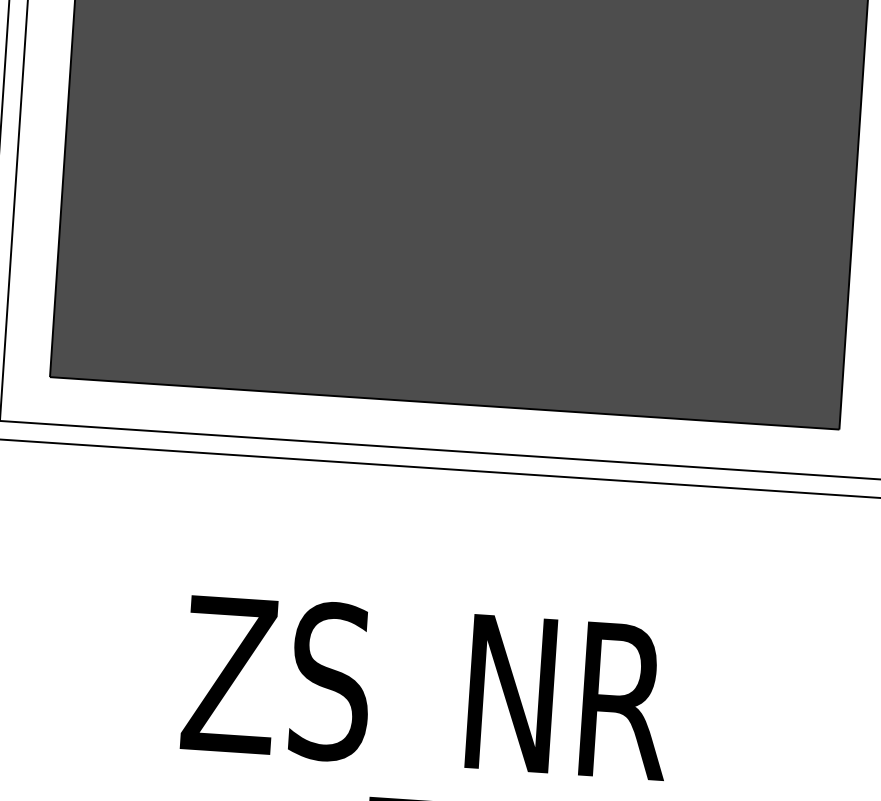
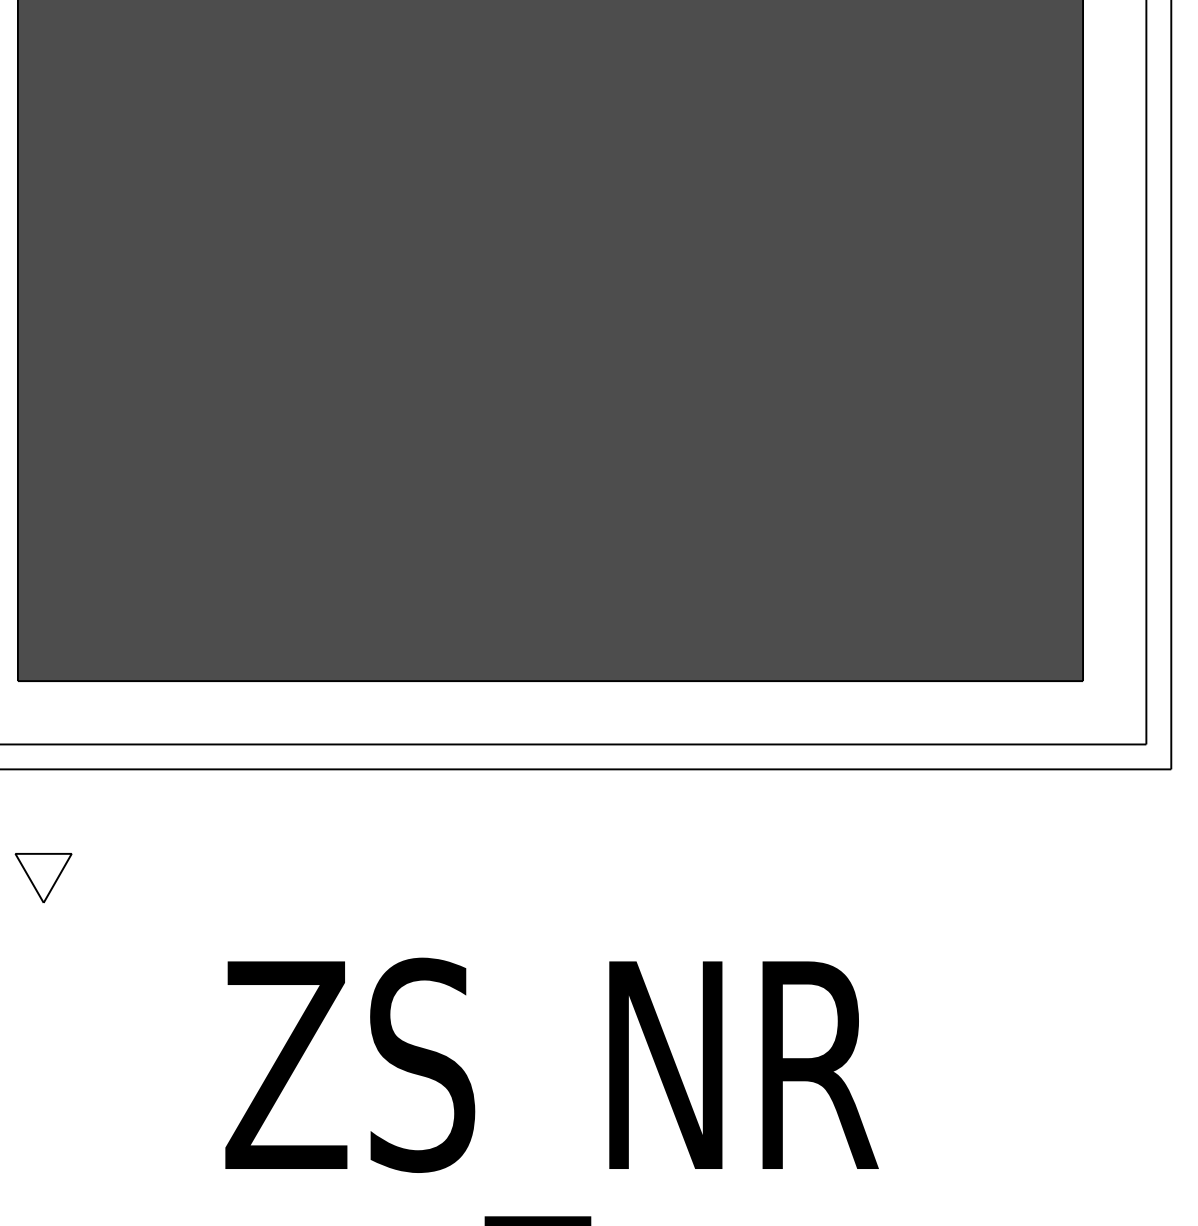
part: (59, 524) -> (43, 878), added

